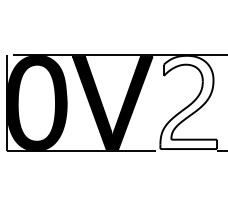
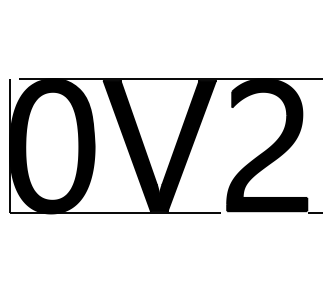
fill: (188, 102) -> (267, 145), added

